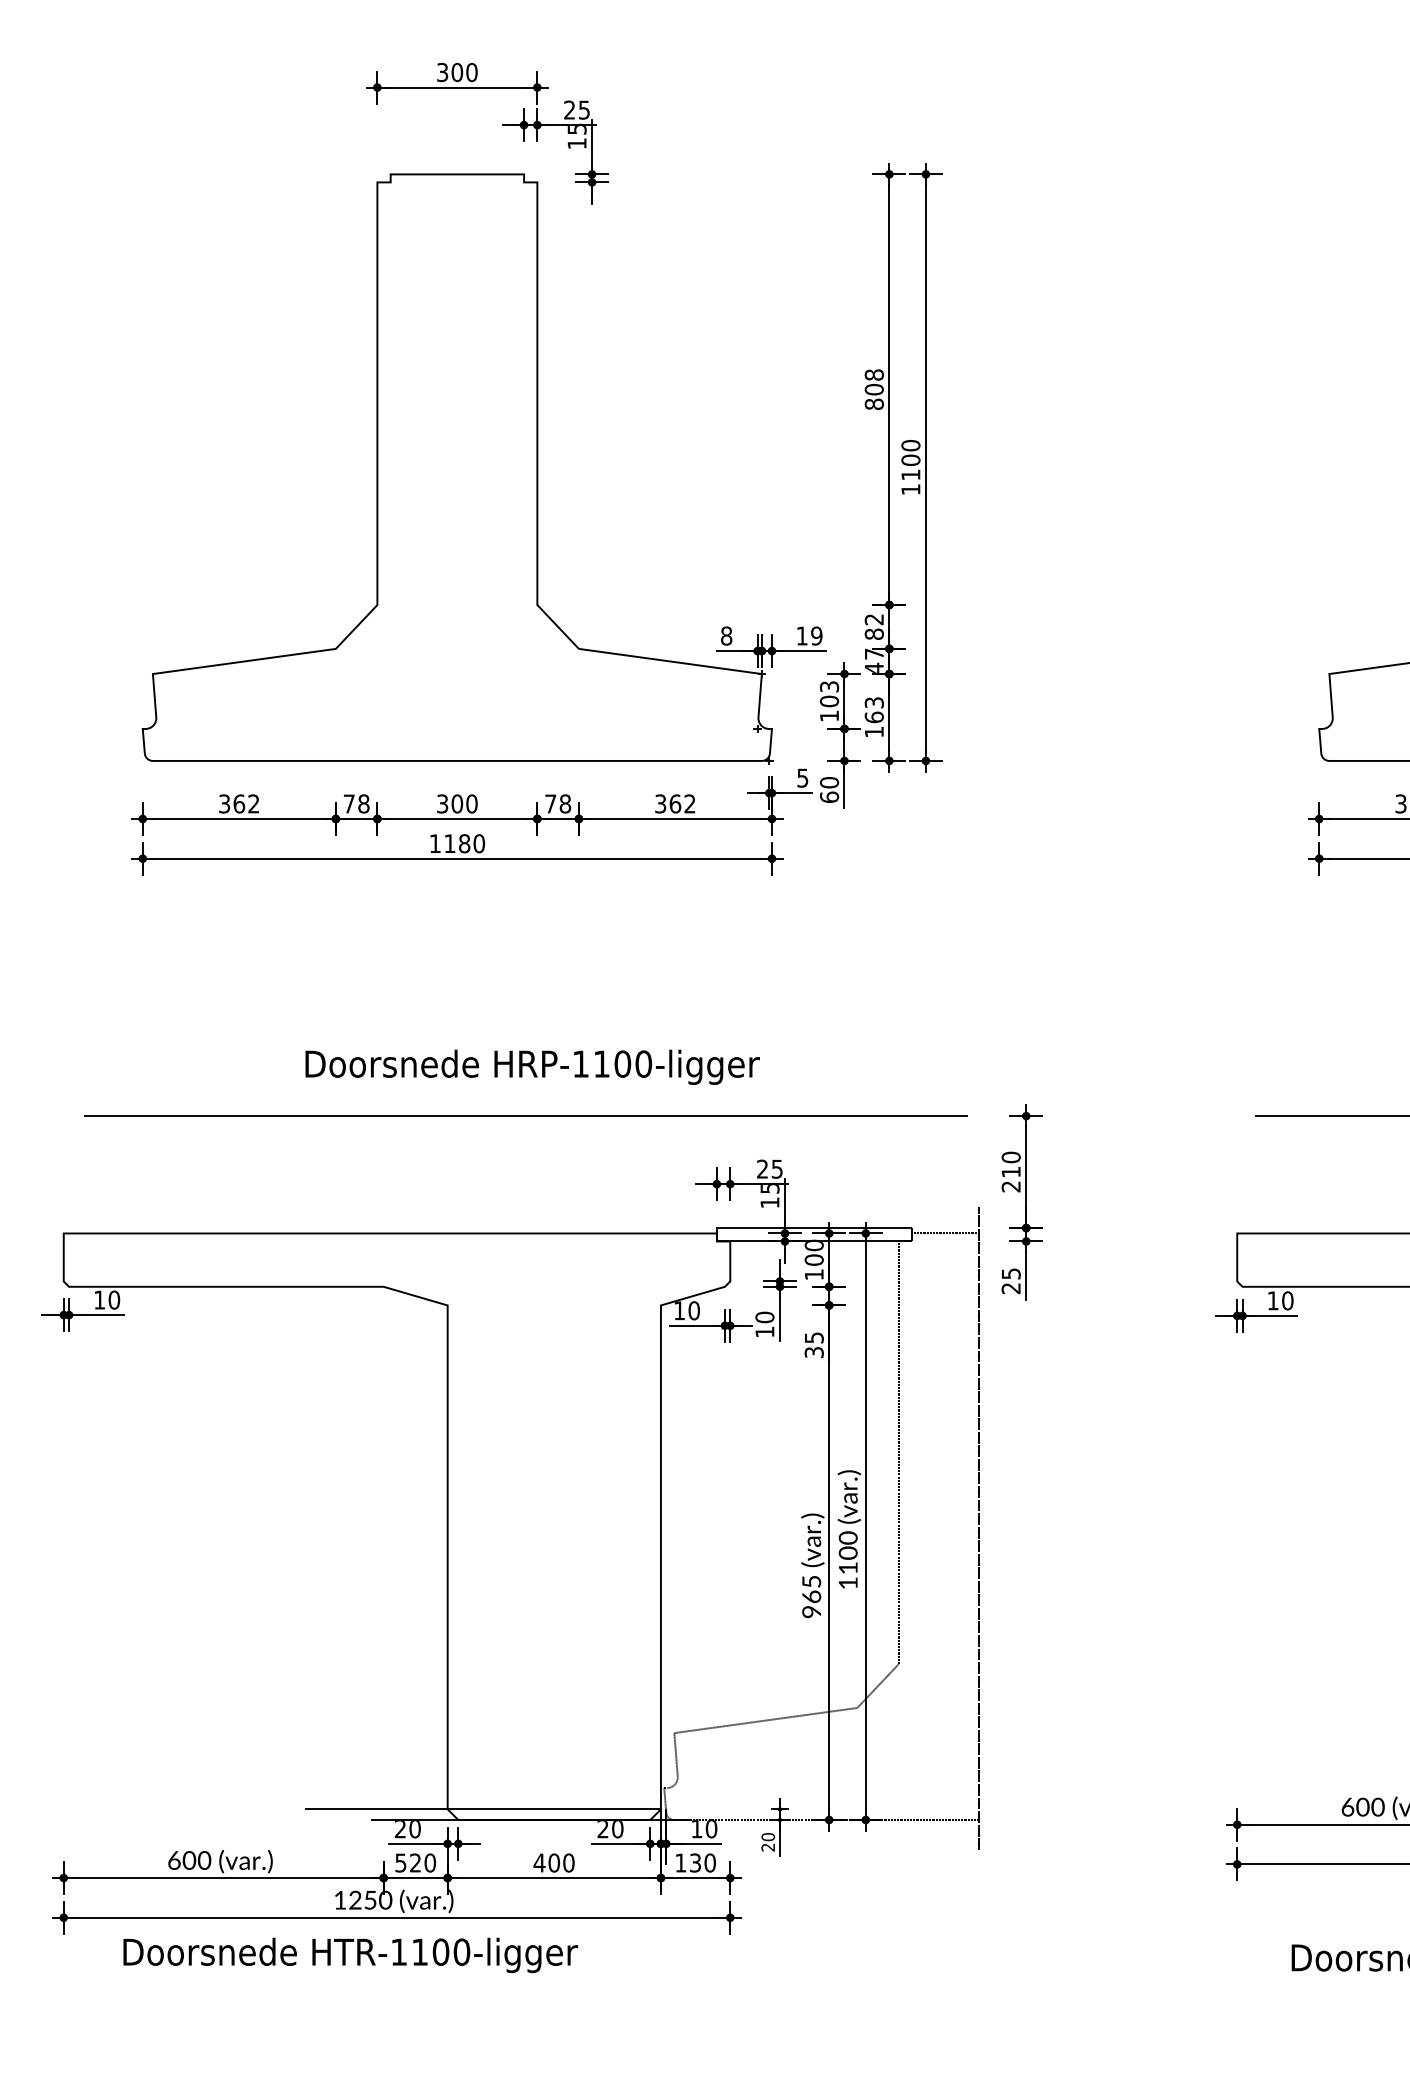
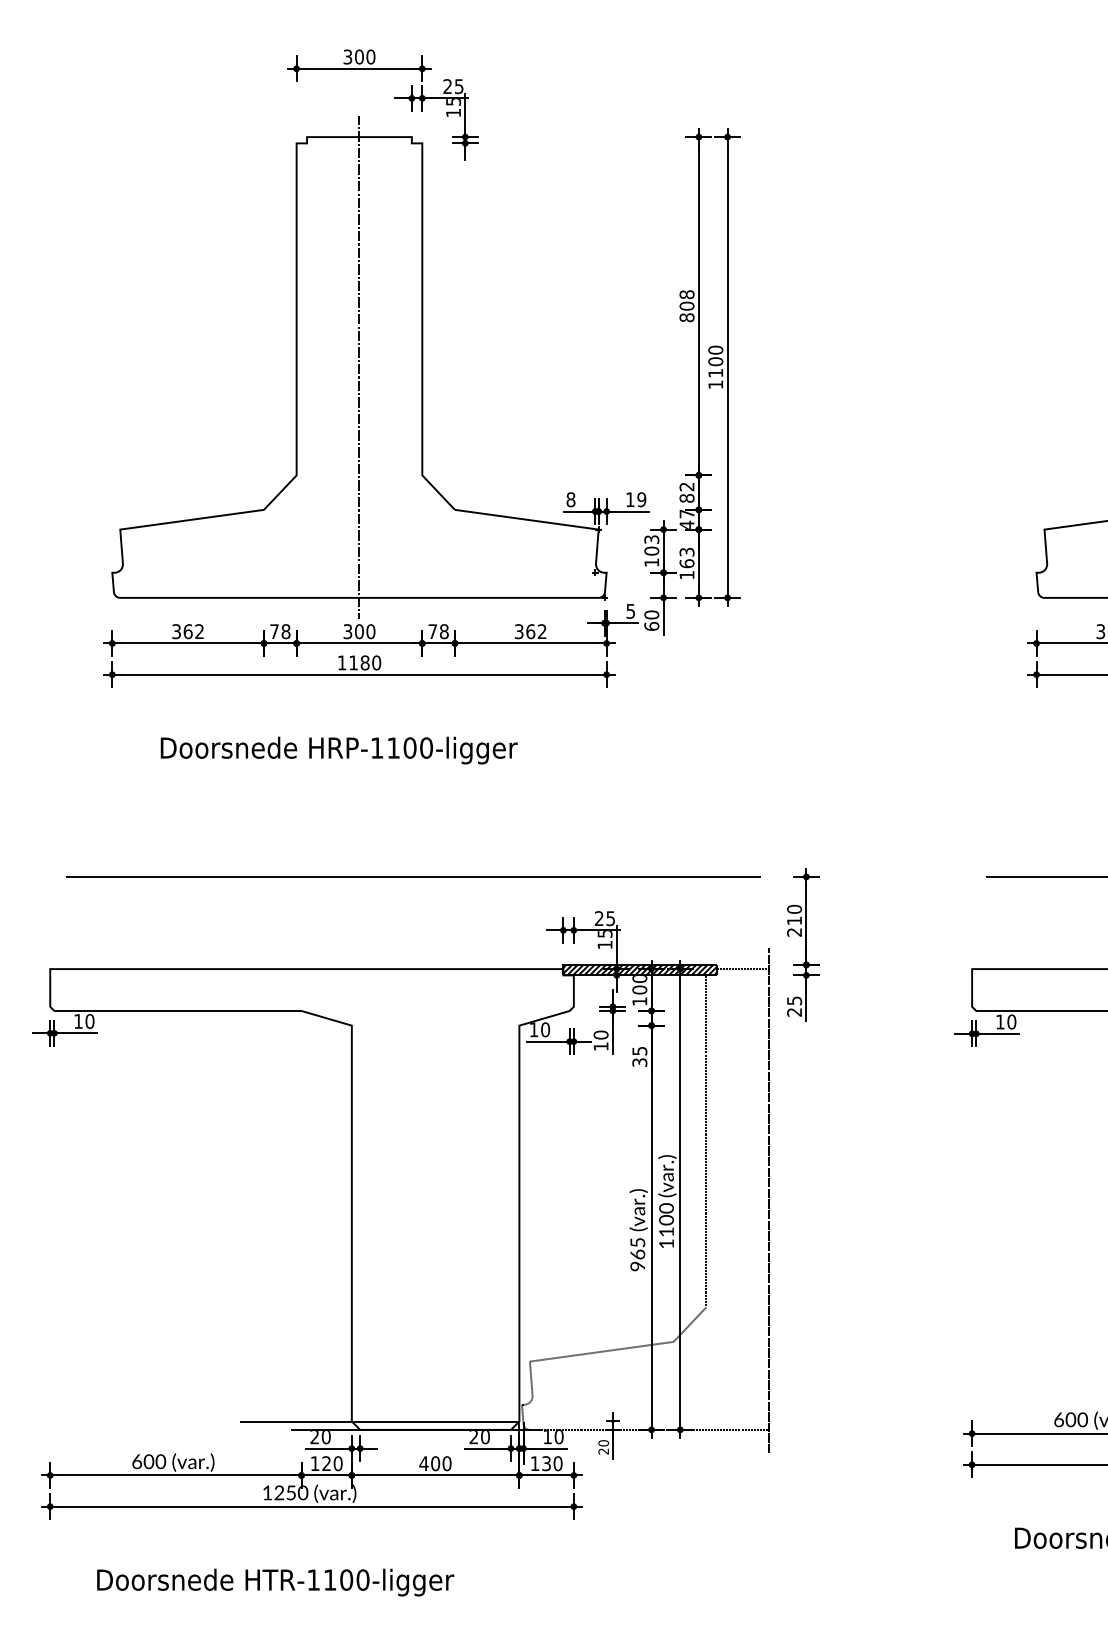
line: (457, 467) -> (359, 367), added
text: (532, 1066) -> (339, 749), moved
hatch: (814, 1234) -> (640, 969), added
text: (400, 1862) -> (314, 1463), 520 -> 120
text: (350, 1955) -> (275, 1582), moved

